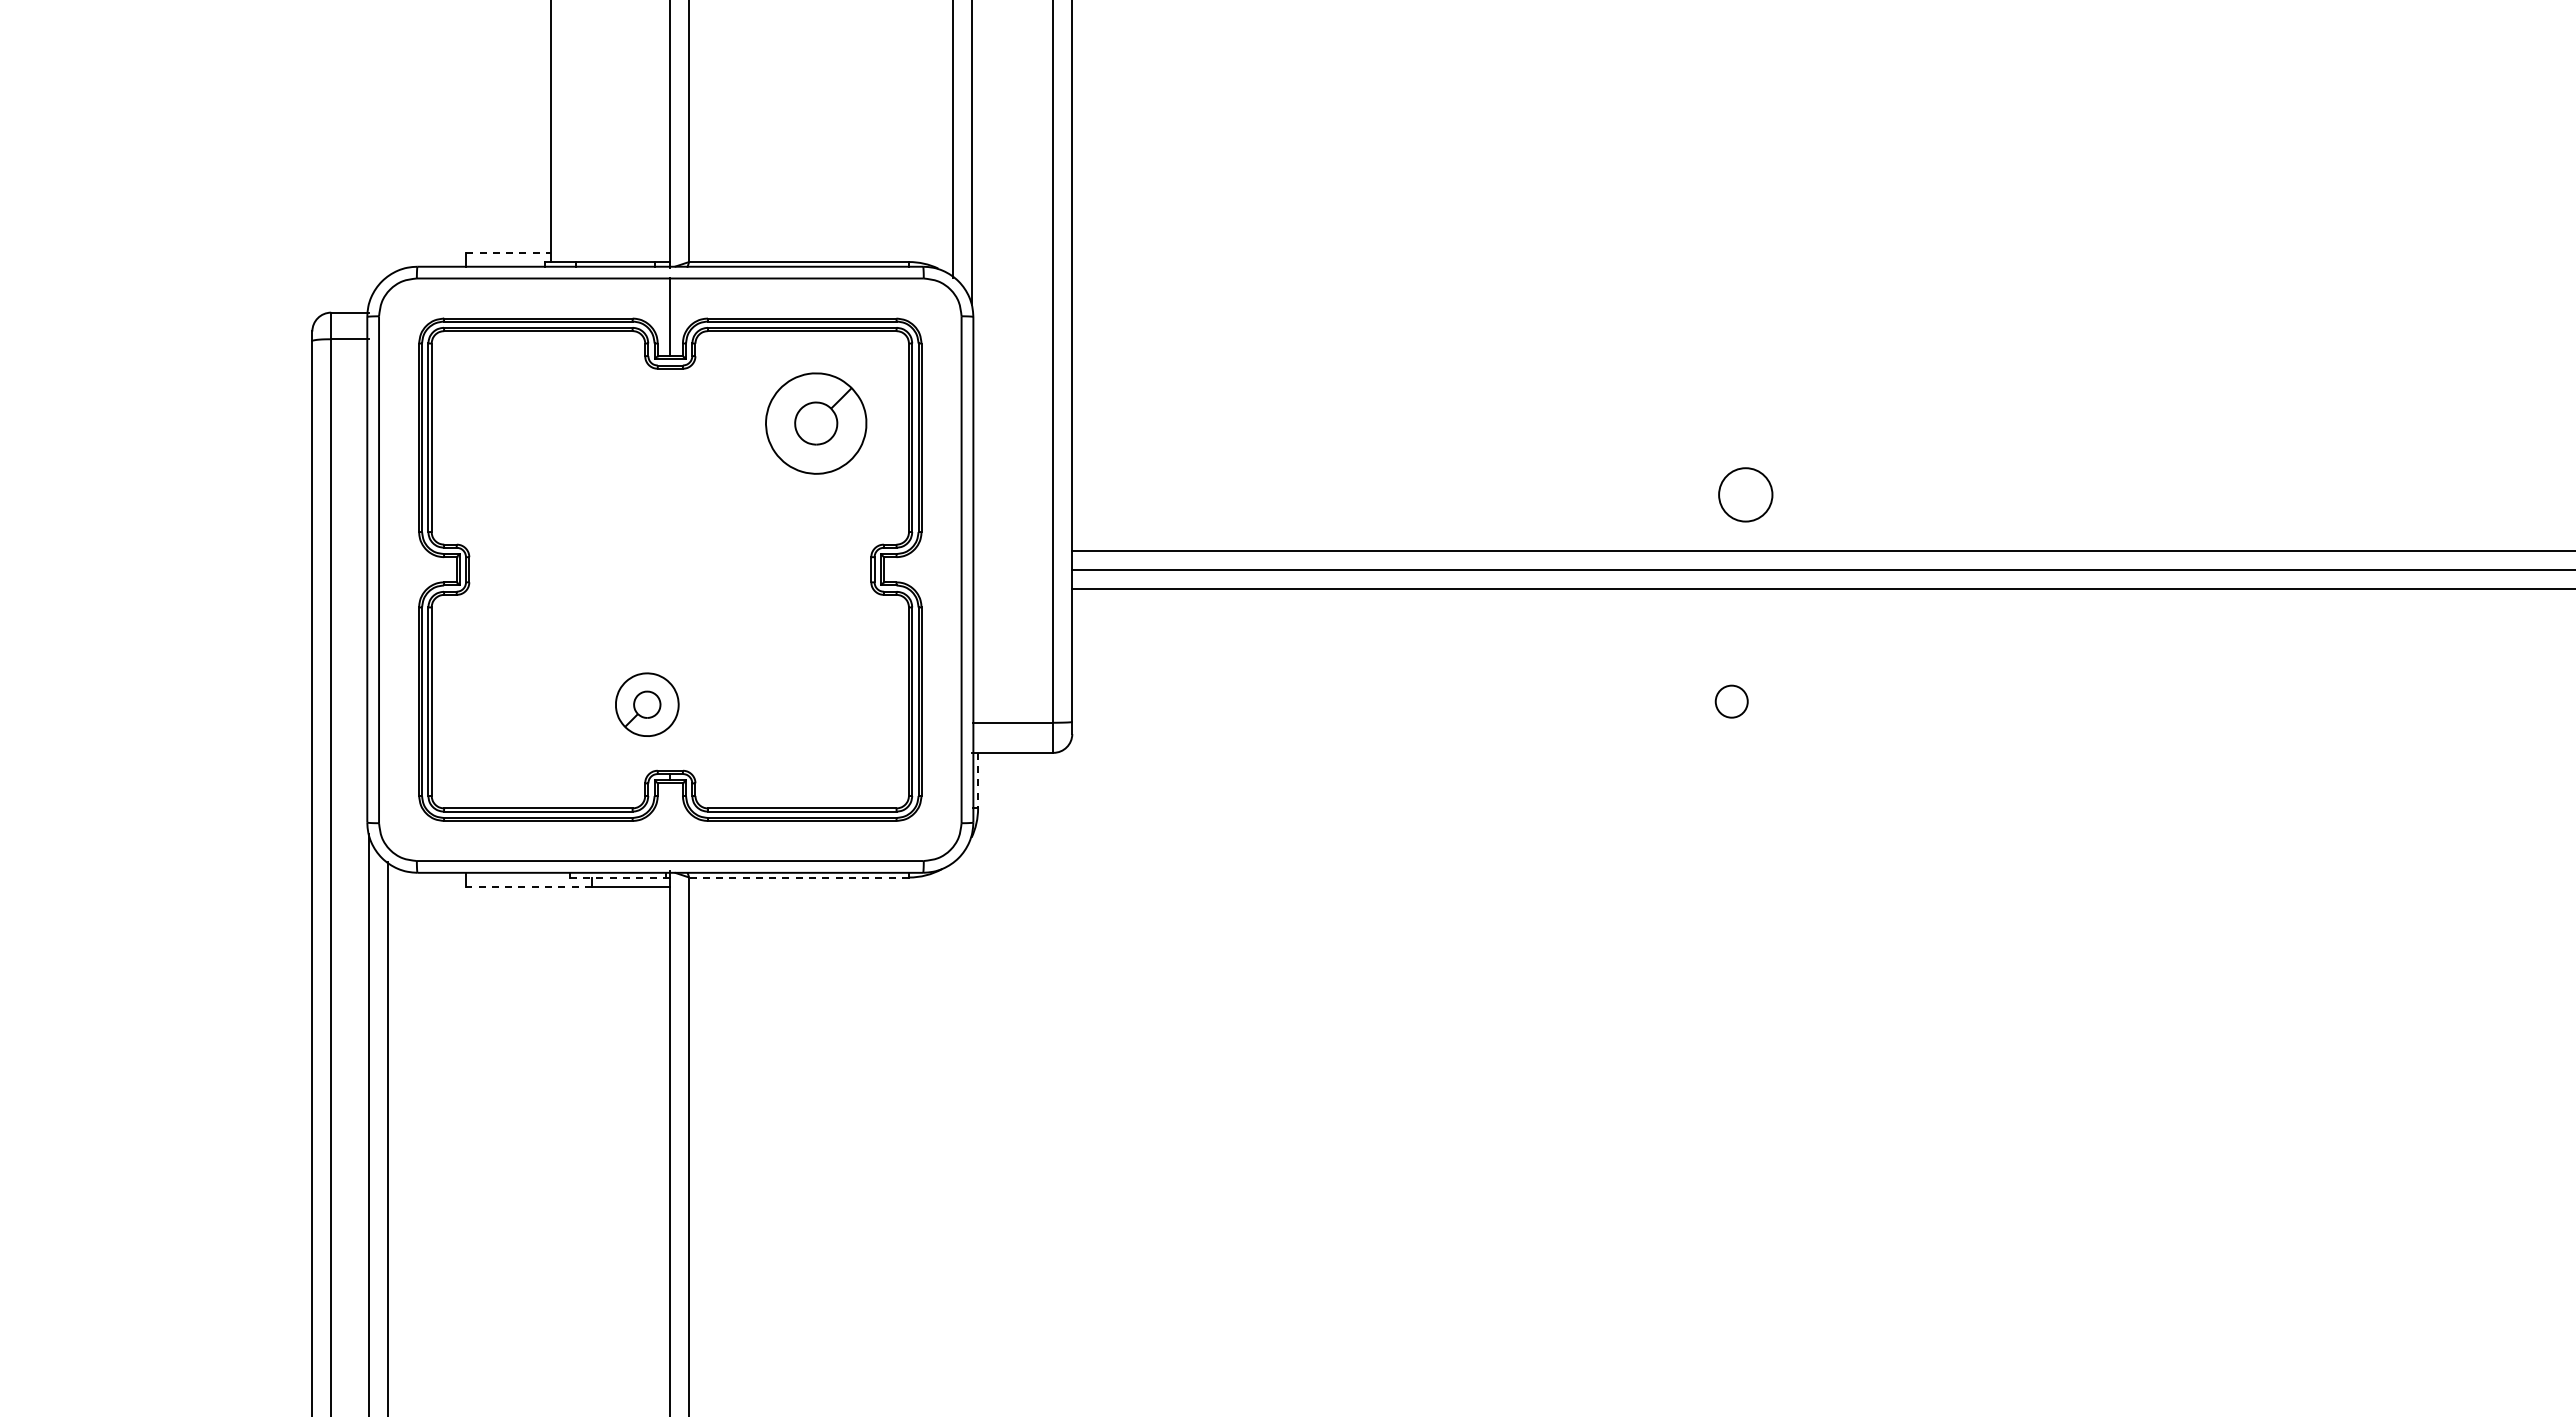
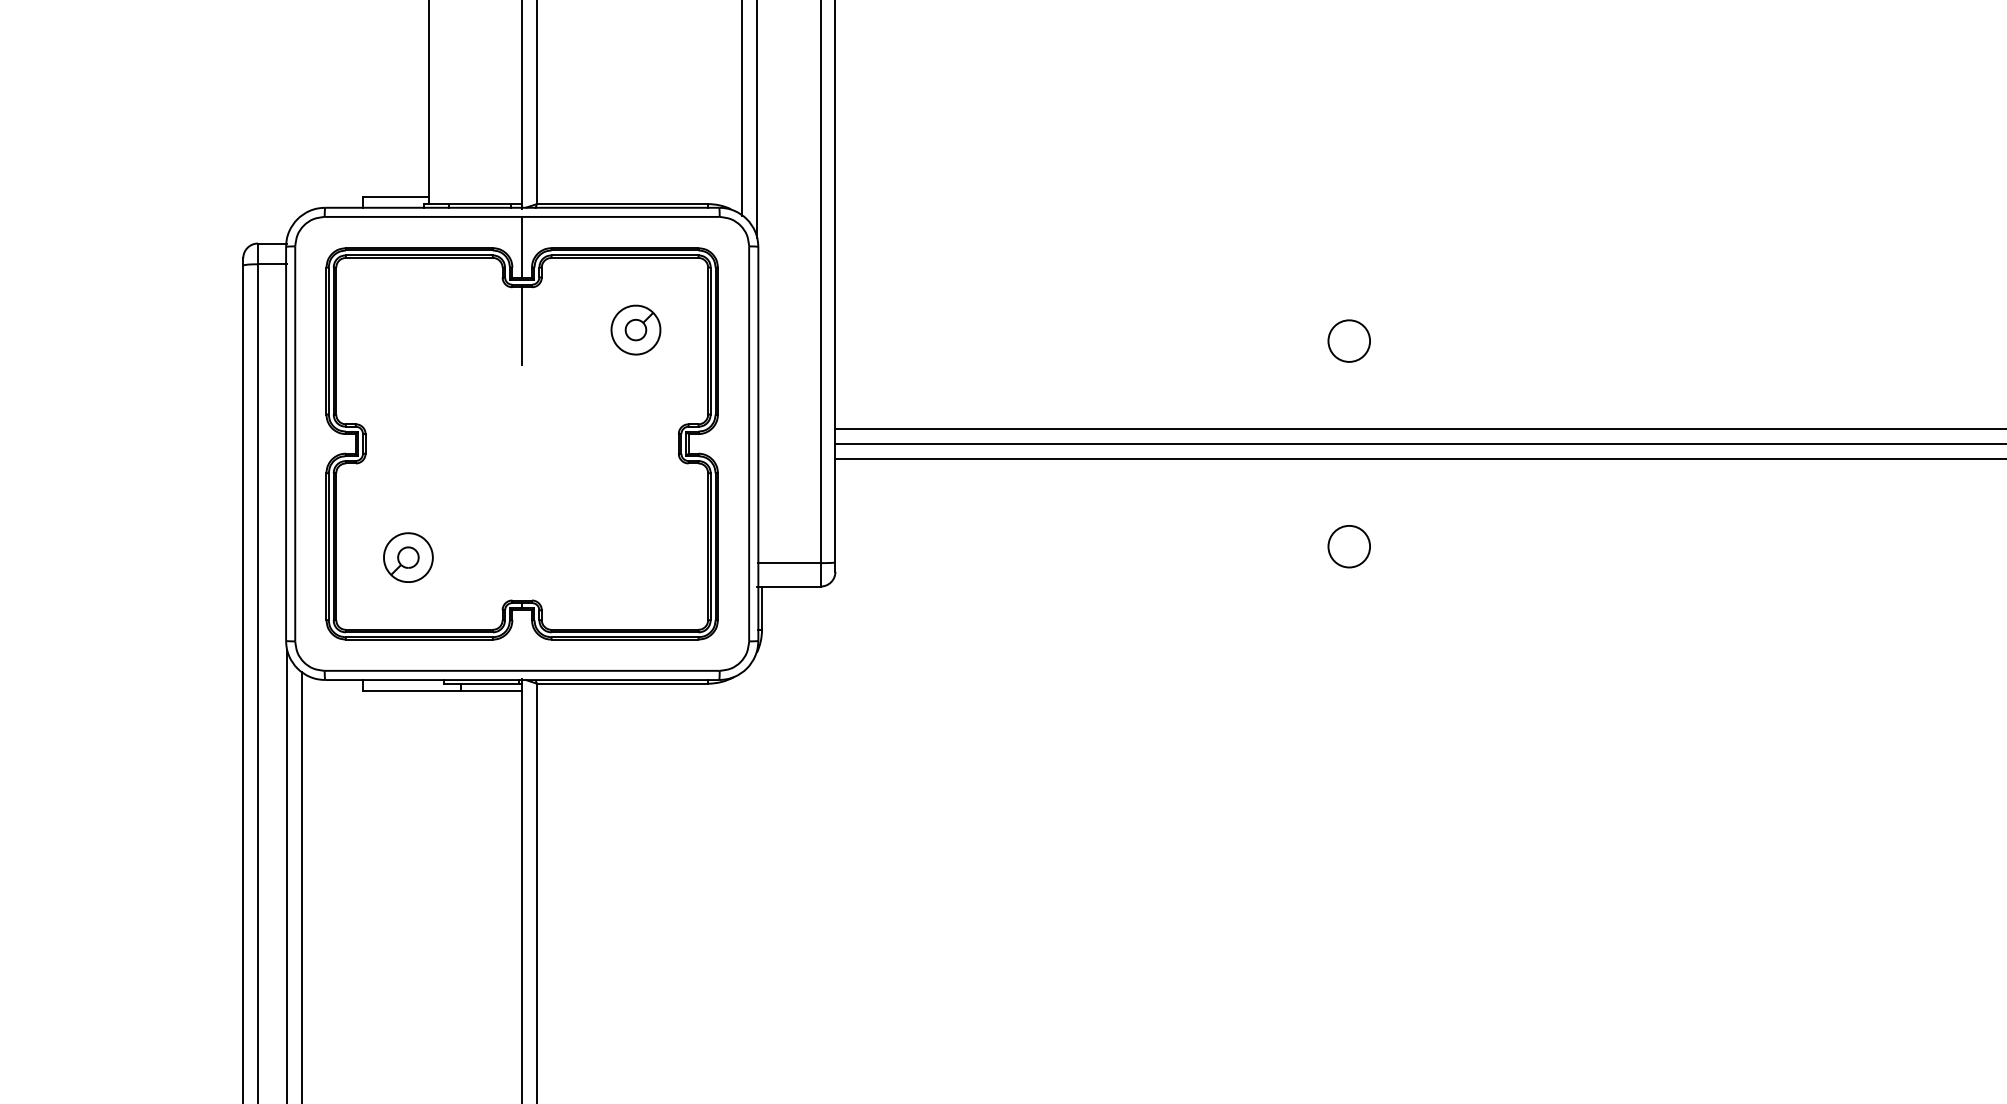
line: (509, 252) -> (396, 196), dashed -> solid
line: (670, 418) -> (522, 326), added
part: (816, 423) -> (636, 329), size x0.62
circle: (1745, 494) -> (1349, 340), moved
circle: (1731, 701) -> (1349, 546), size x1.67
part: (647, 704) -> (408, 557), moved
line: (978, 780) -> (762, 608), dashed -> solid
line: (617, 877) -> (481, 683), dashed -> solid
line: (799, 877) -> (622, 683), dashed -> solid
line: (529, 886) -> (412, 690), dashed -> solid

